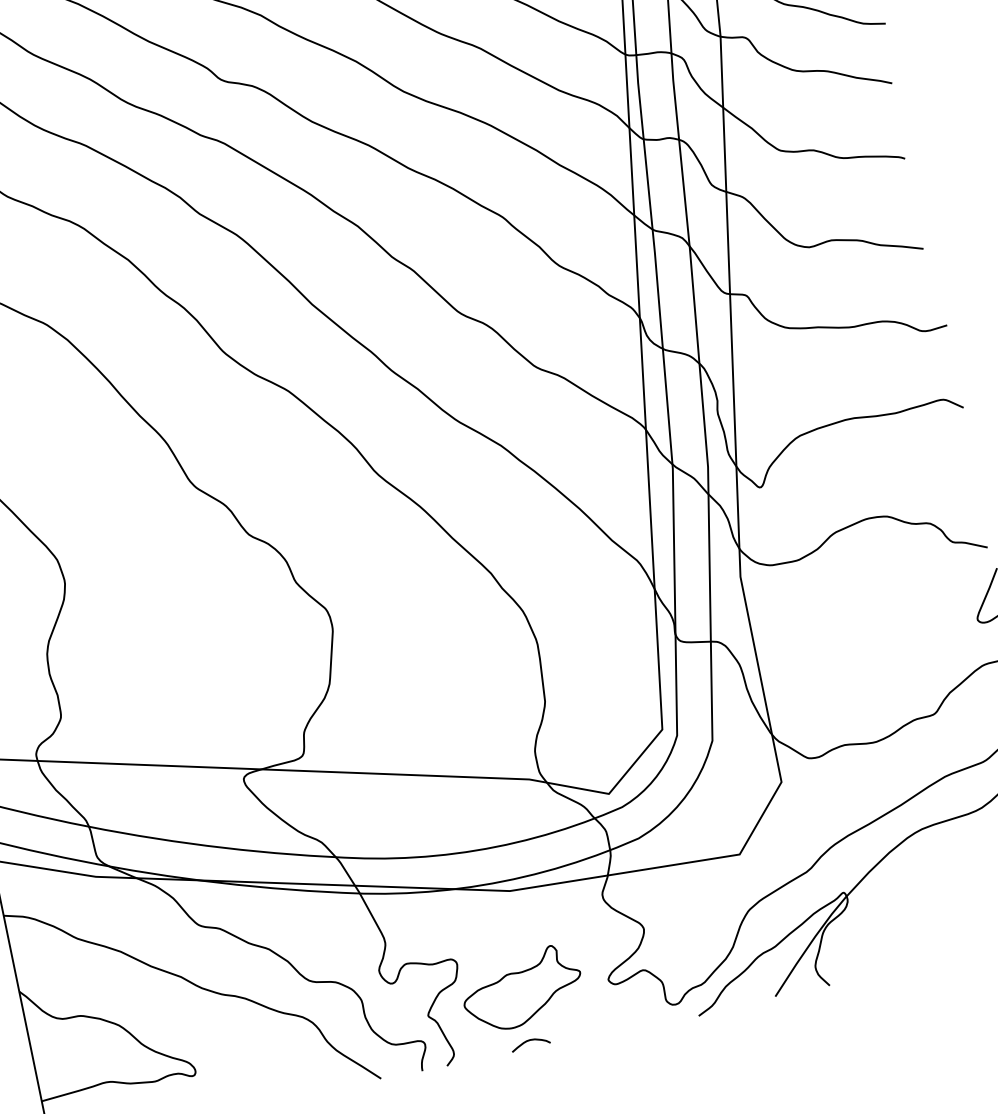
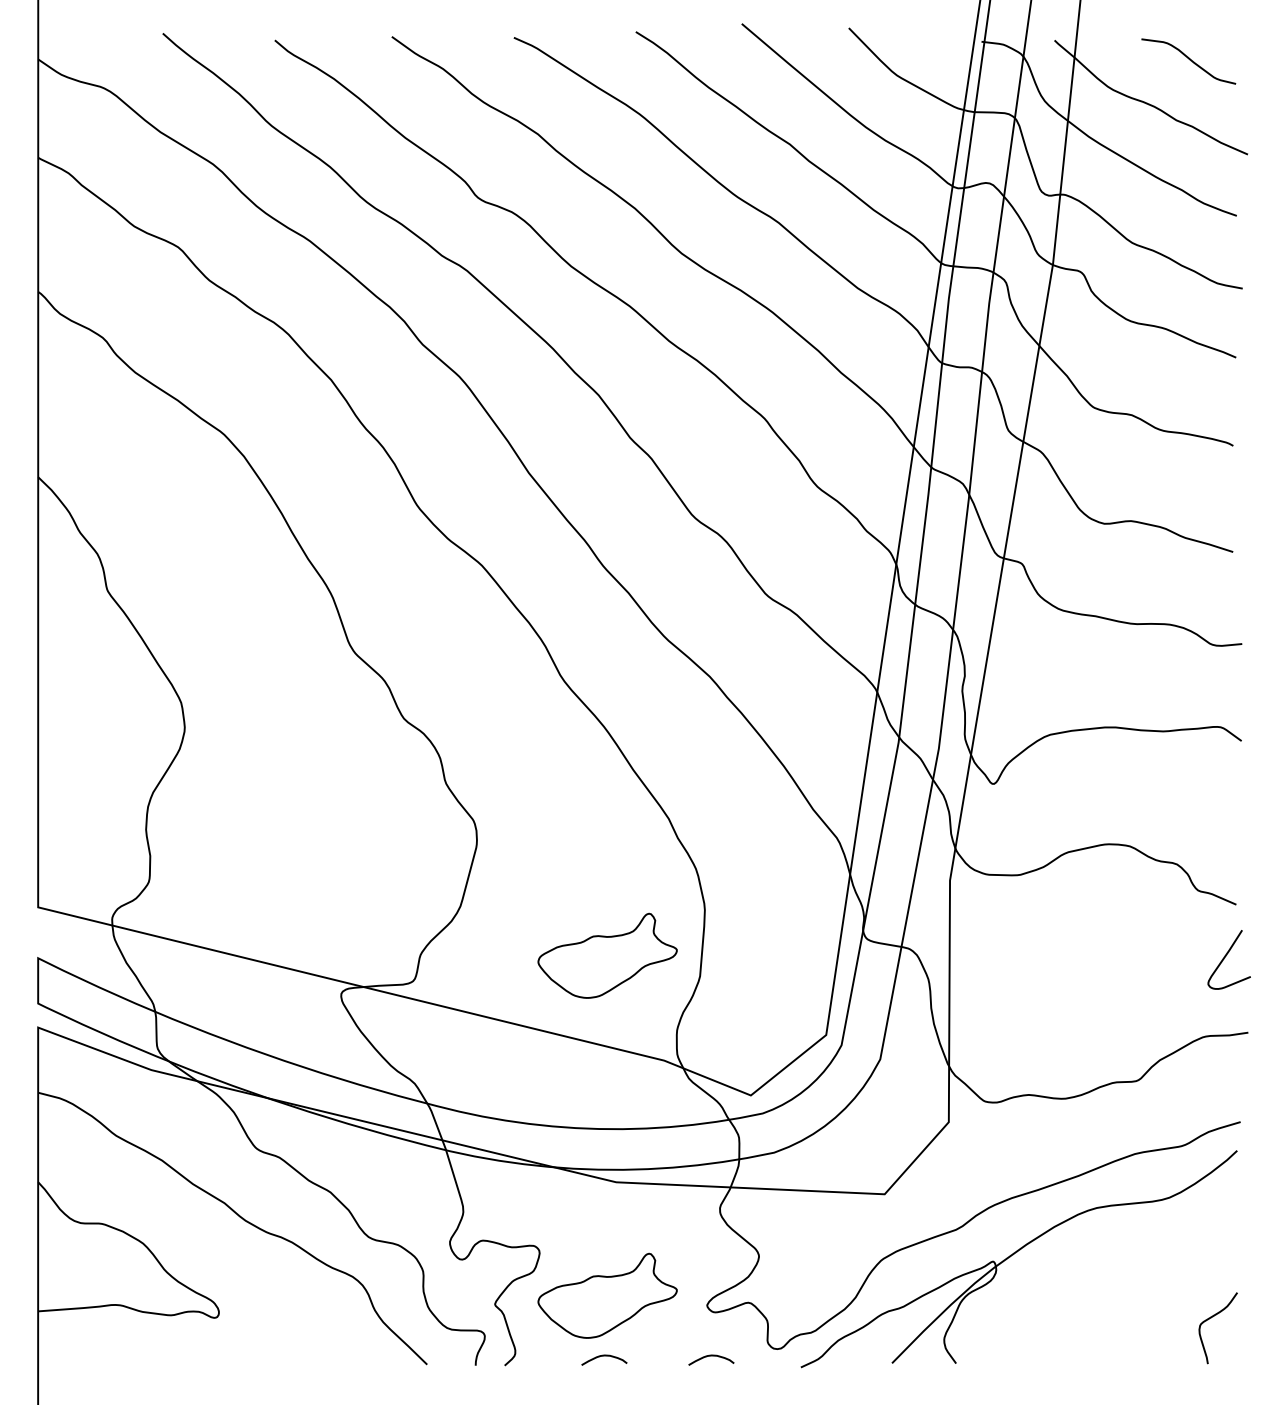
part: (462, 700) -> (607, 955), added
curve: (620, 1022) -> (711, 1356), added

